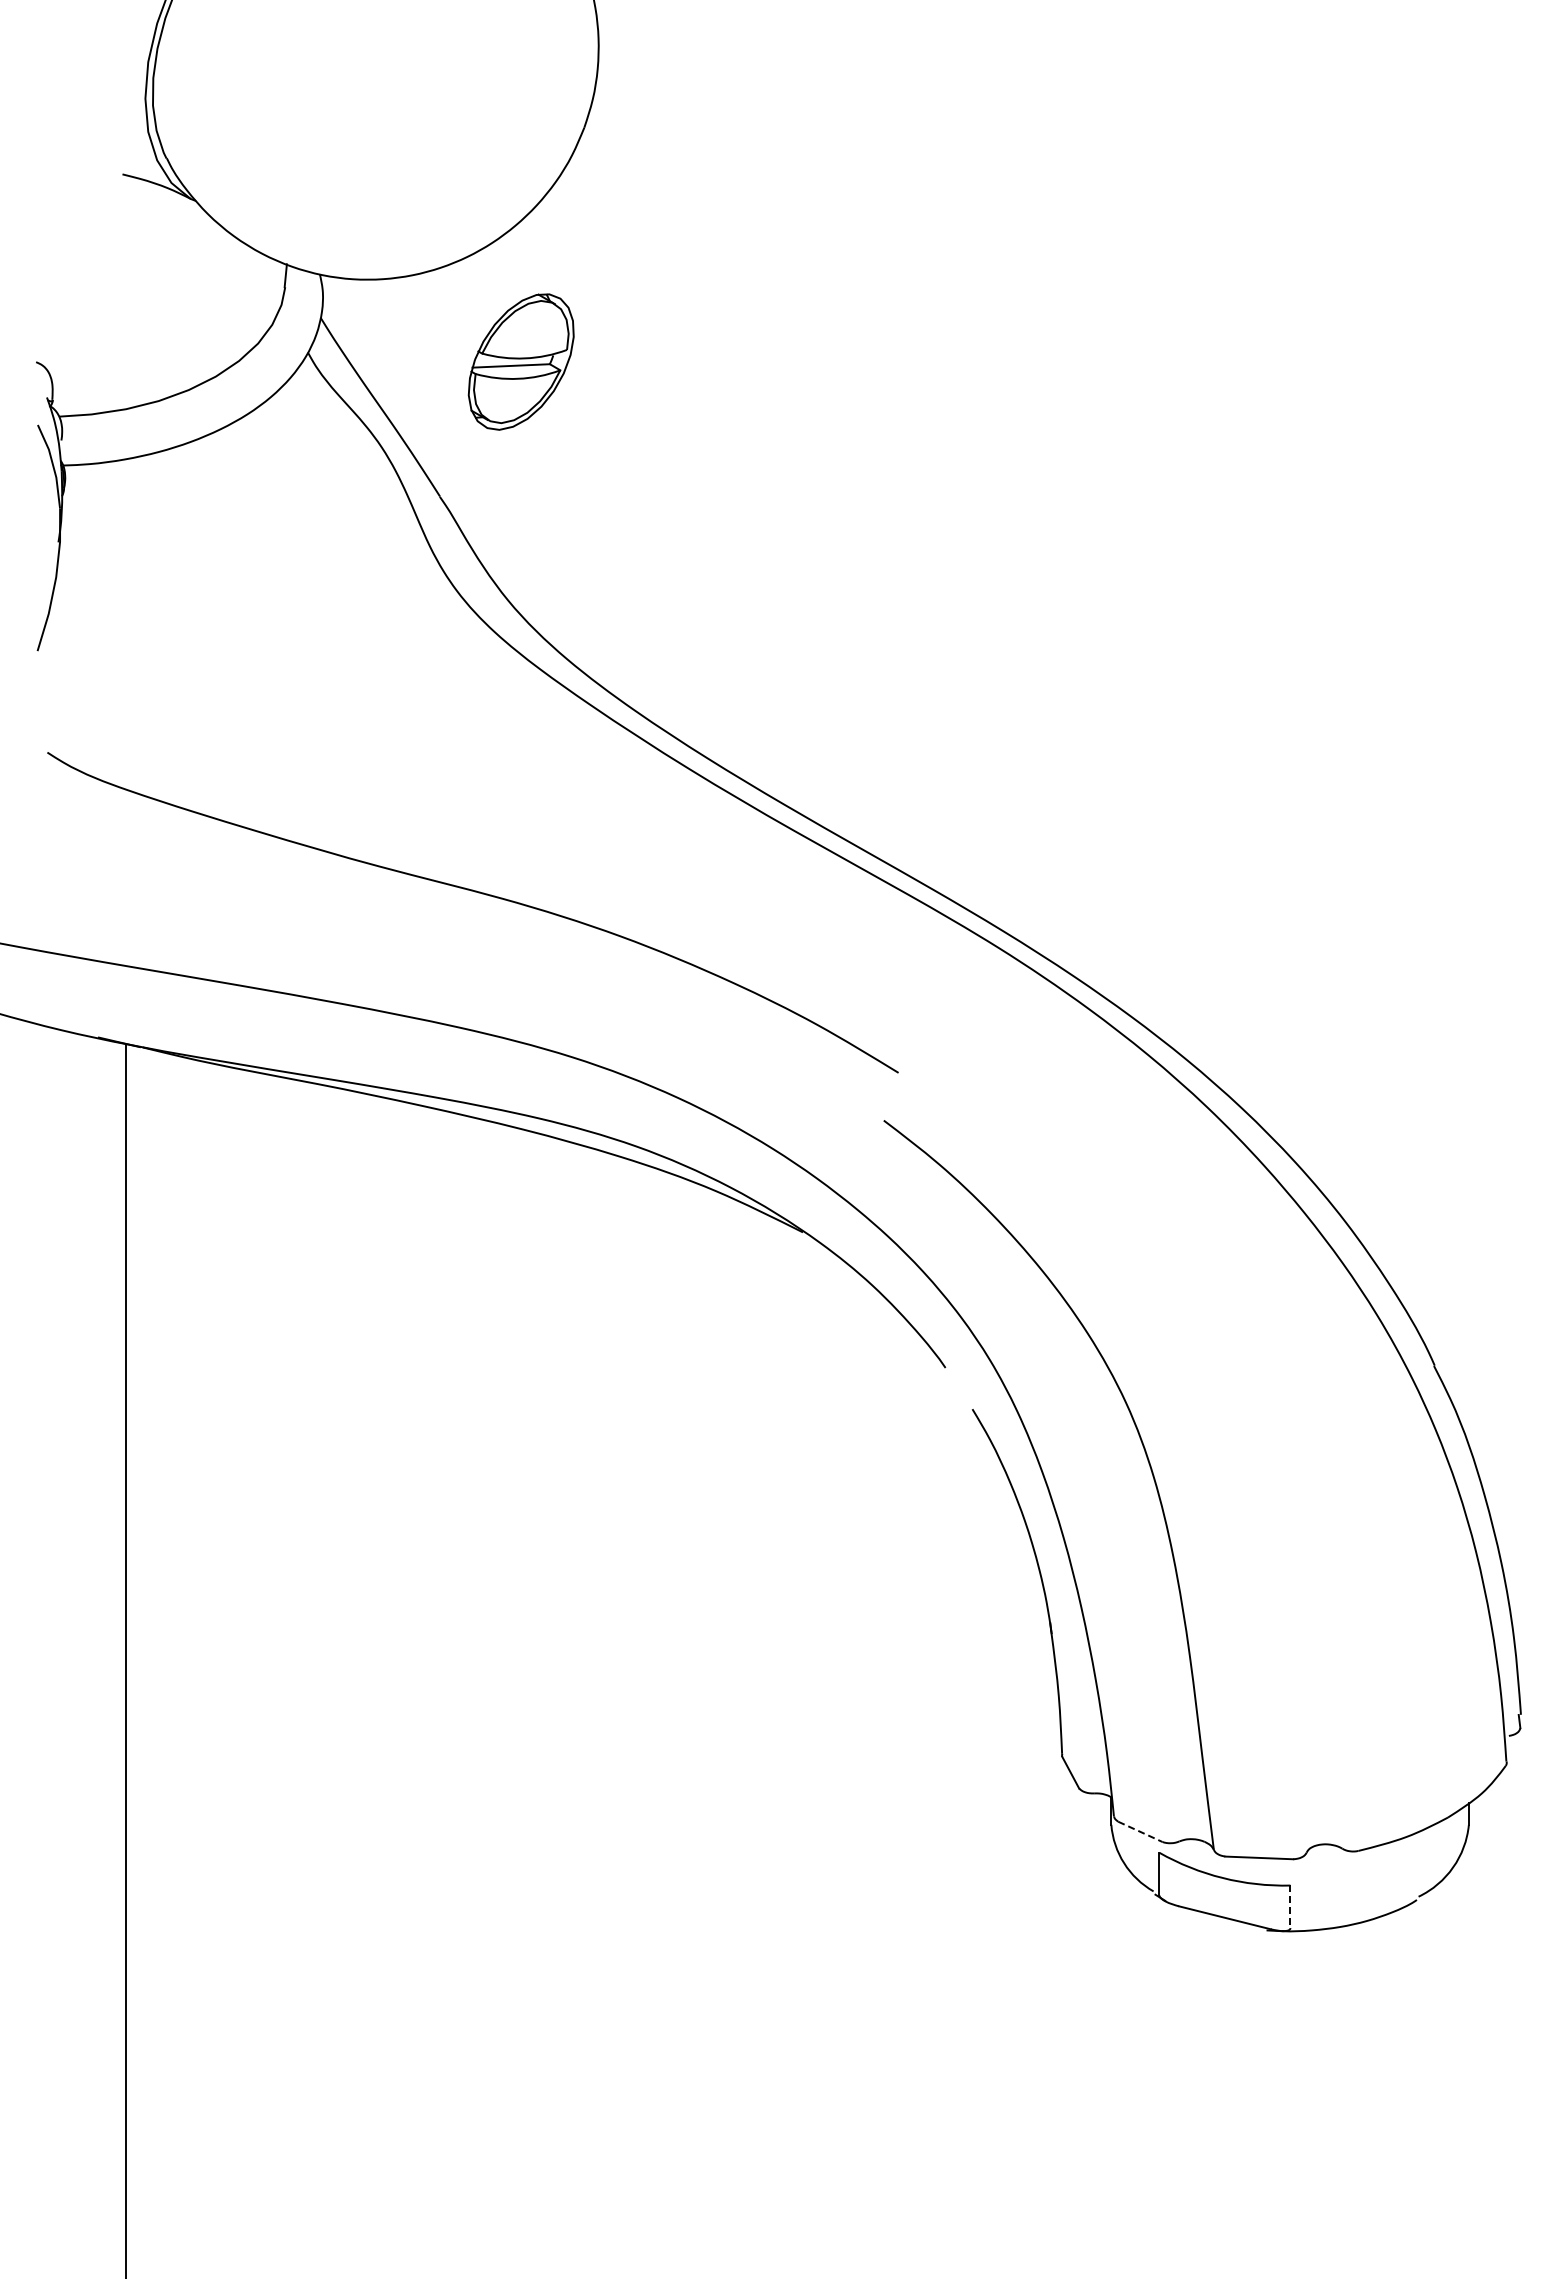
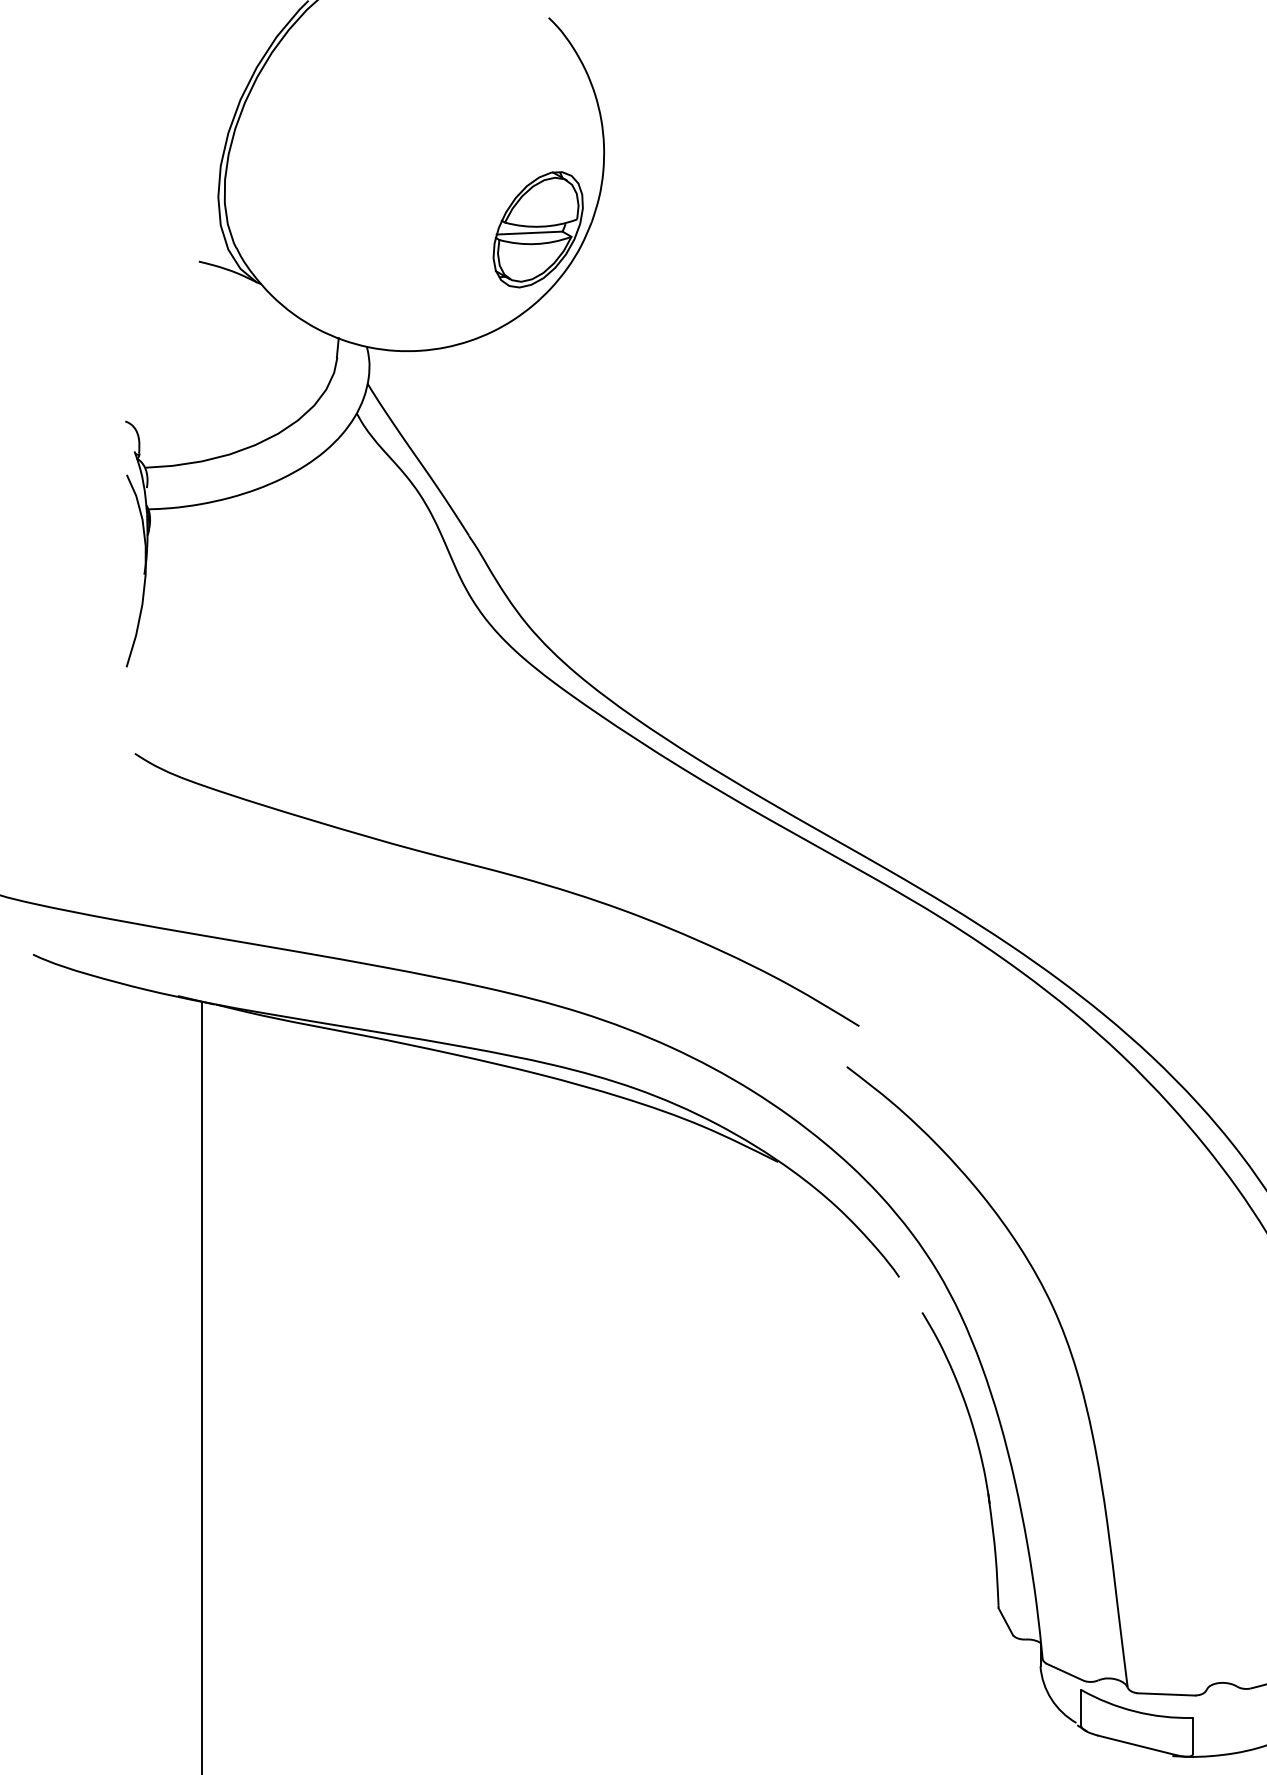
part: (520, 361) -> (537, 229), moved
line: (1140, 1832) -> (1065, 1672), dashed -> solid
line: (1290, 1907) -> (1192, 1736), dashed -> solid

